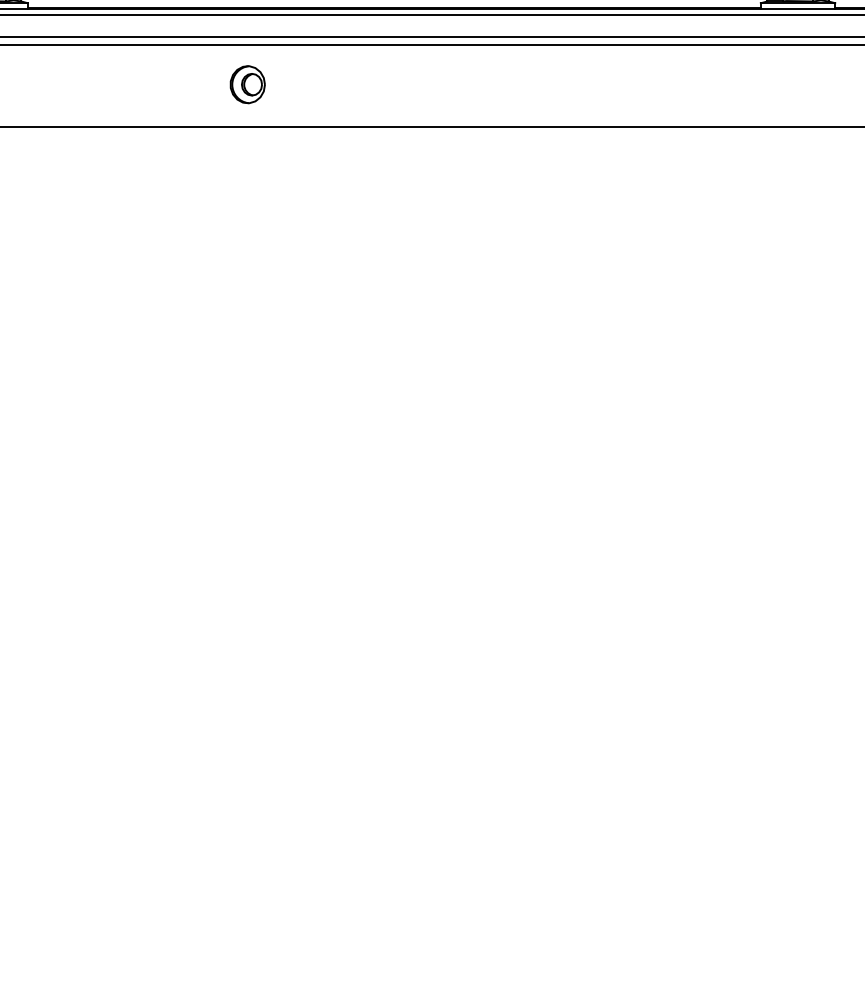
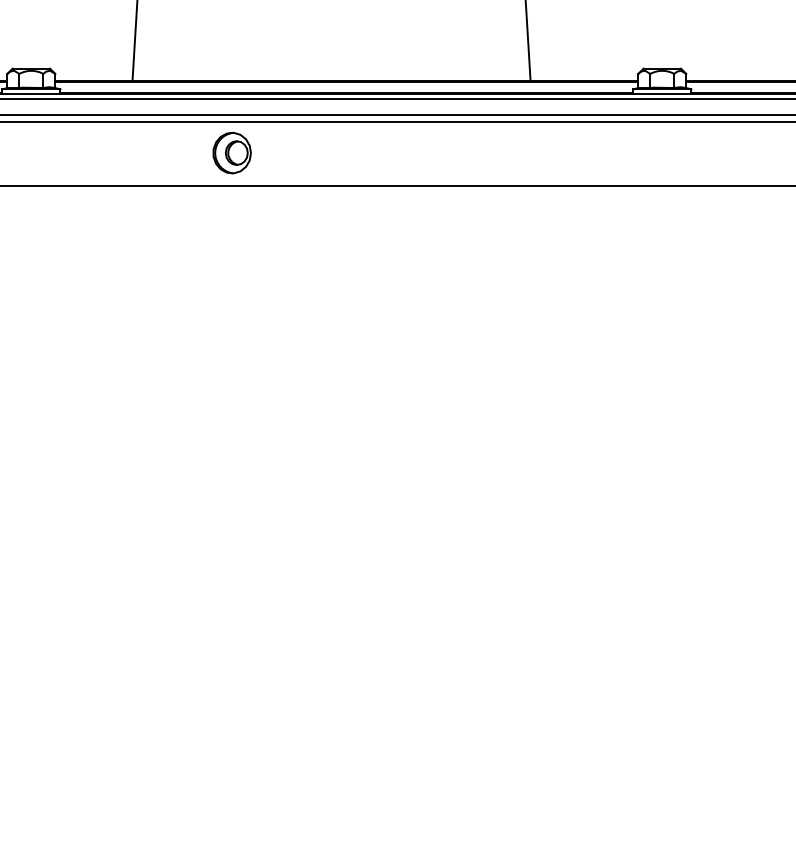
part: (248, 83) -> (232, 152), size x1.4

